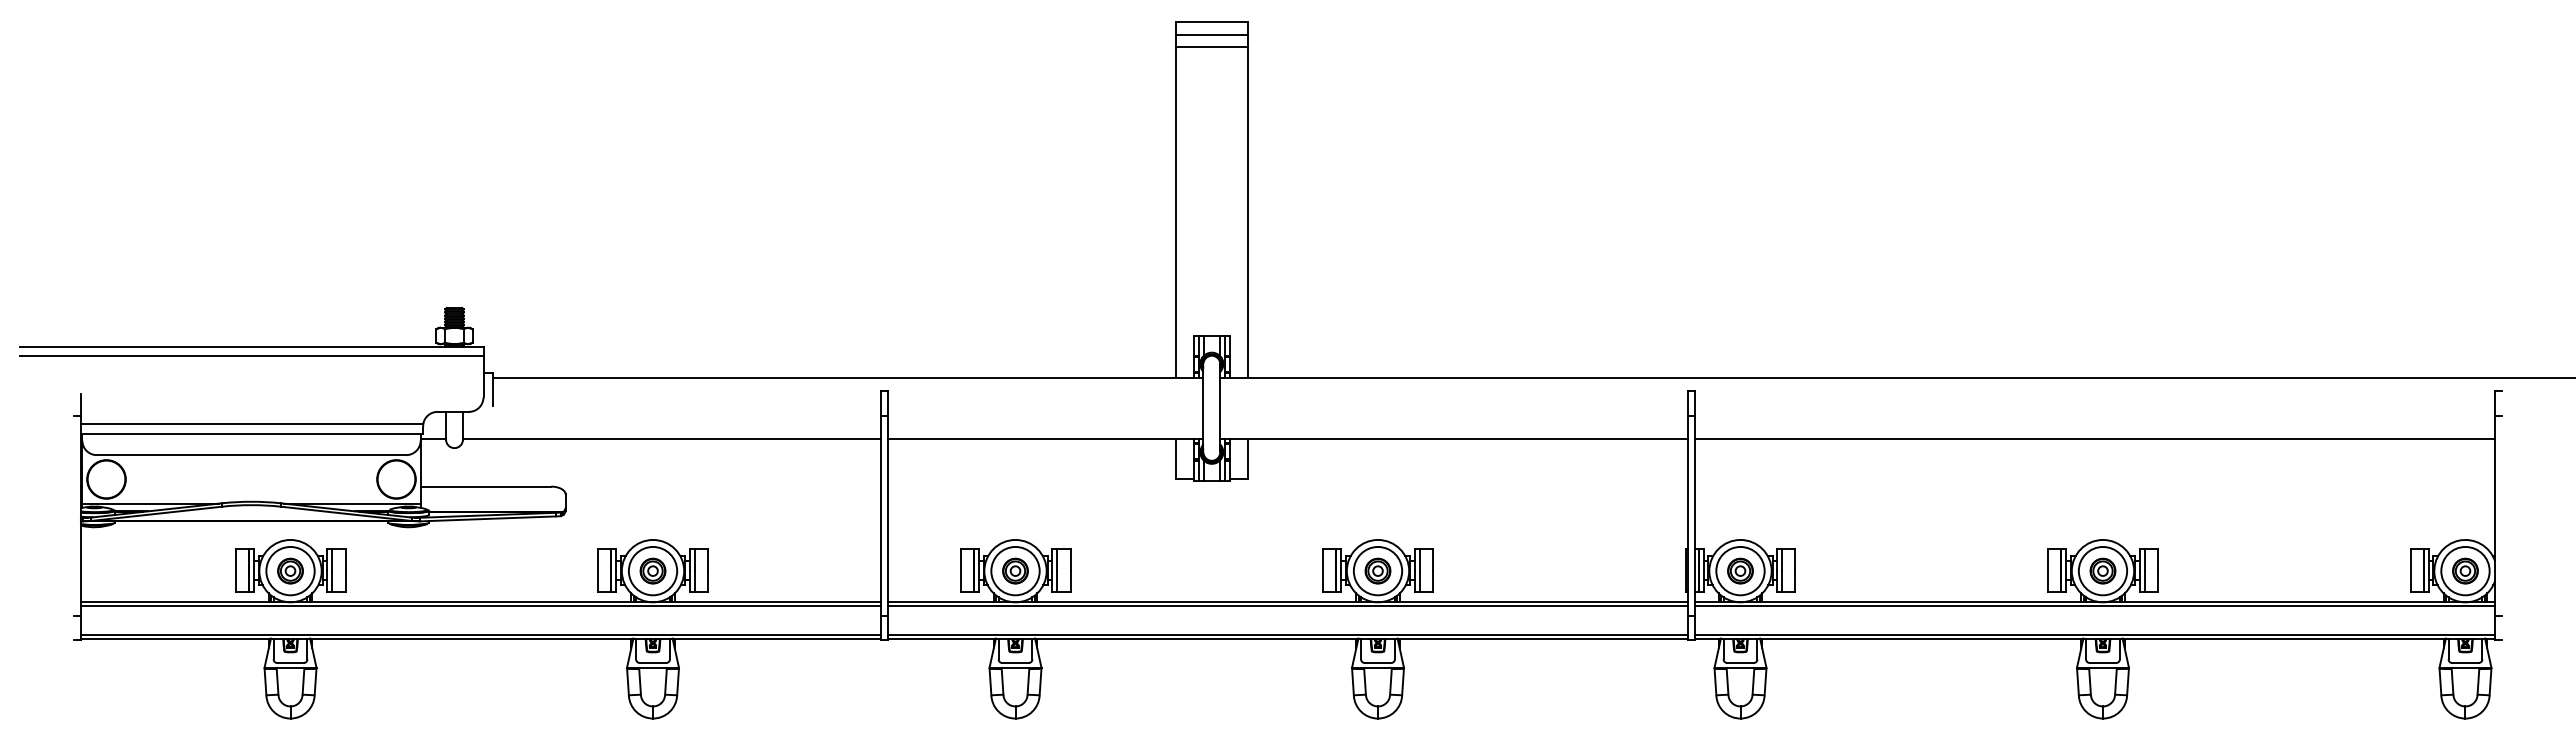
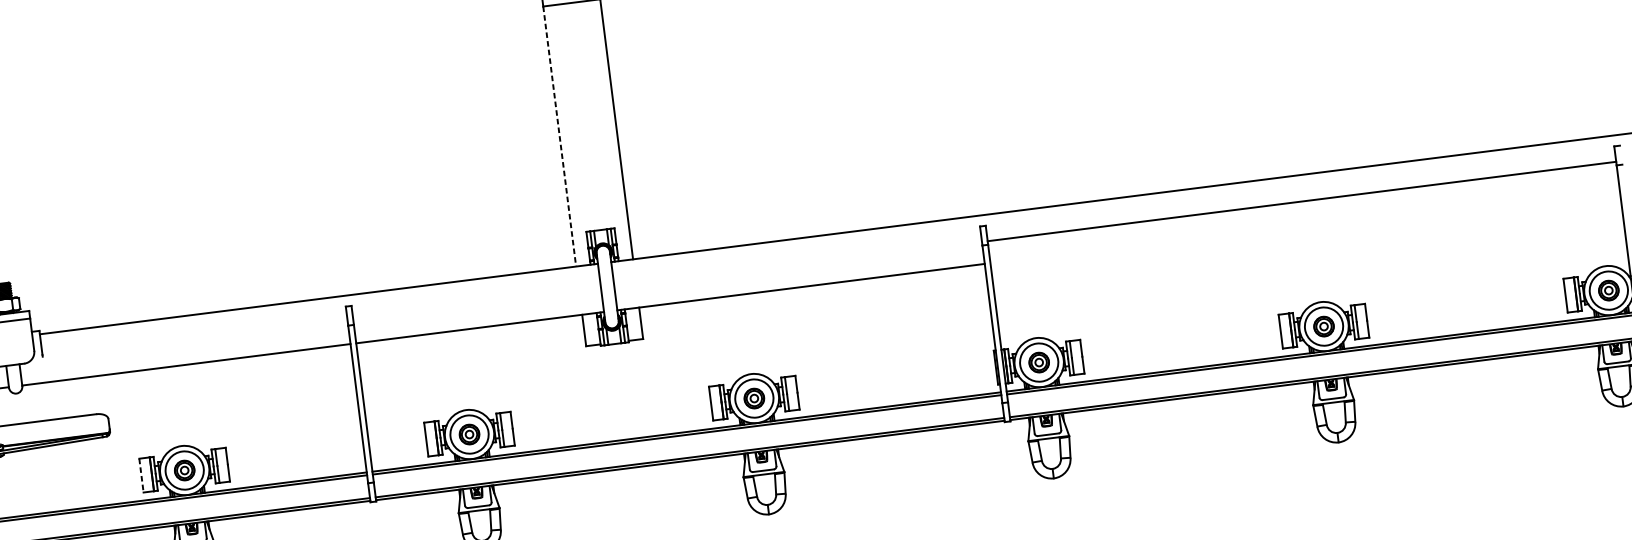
line: (1175, 212) -> (559, 136), solid -> dashed
line: (2095, 438) -> (1302, 201), moved
line: (598, 570) -> (141, 475), solid -> dashed

